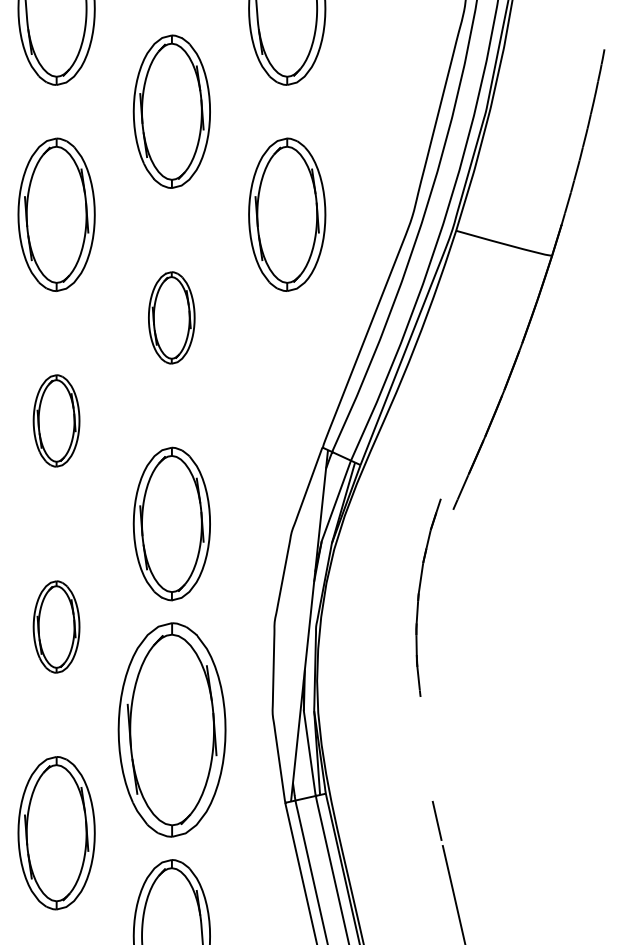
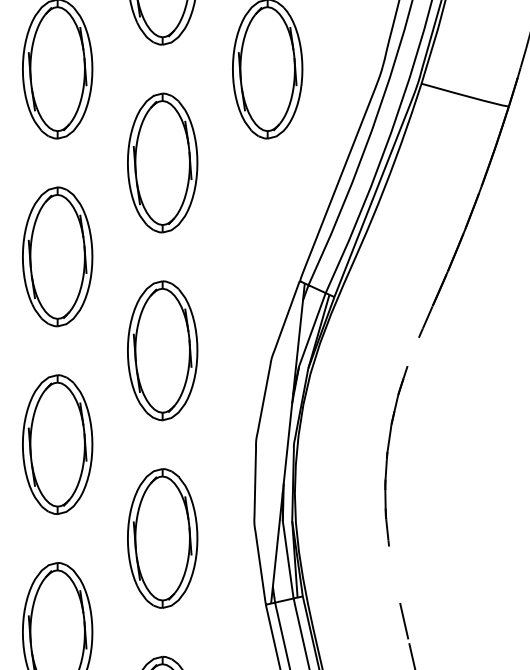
part: (171, 317) -> (162, 162), size x1.67
part: (56, 420) -> (57, 256), size x1.67
part: (419, 597) -> (388, 455), moved
part: (56, 626) -> (57, 444), size x1.67
part: (171, 730) -> (162, 538), size x0.71

